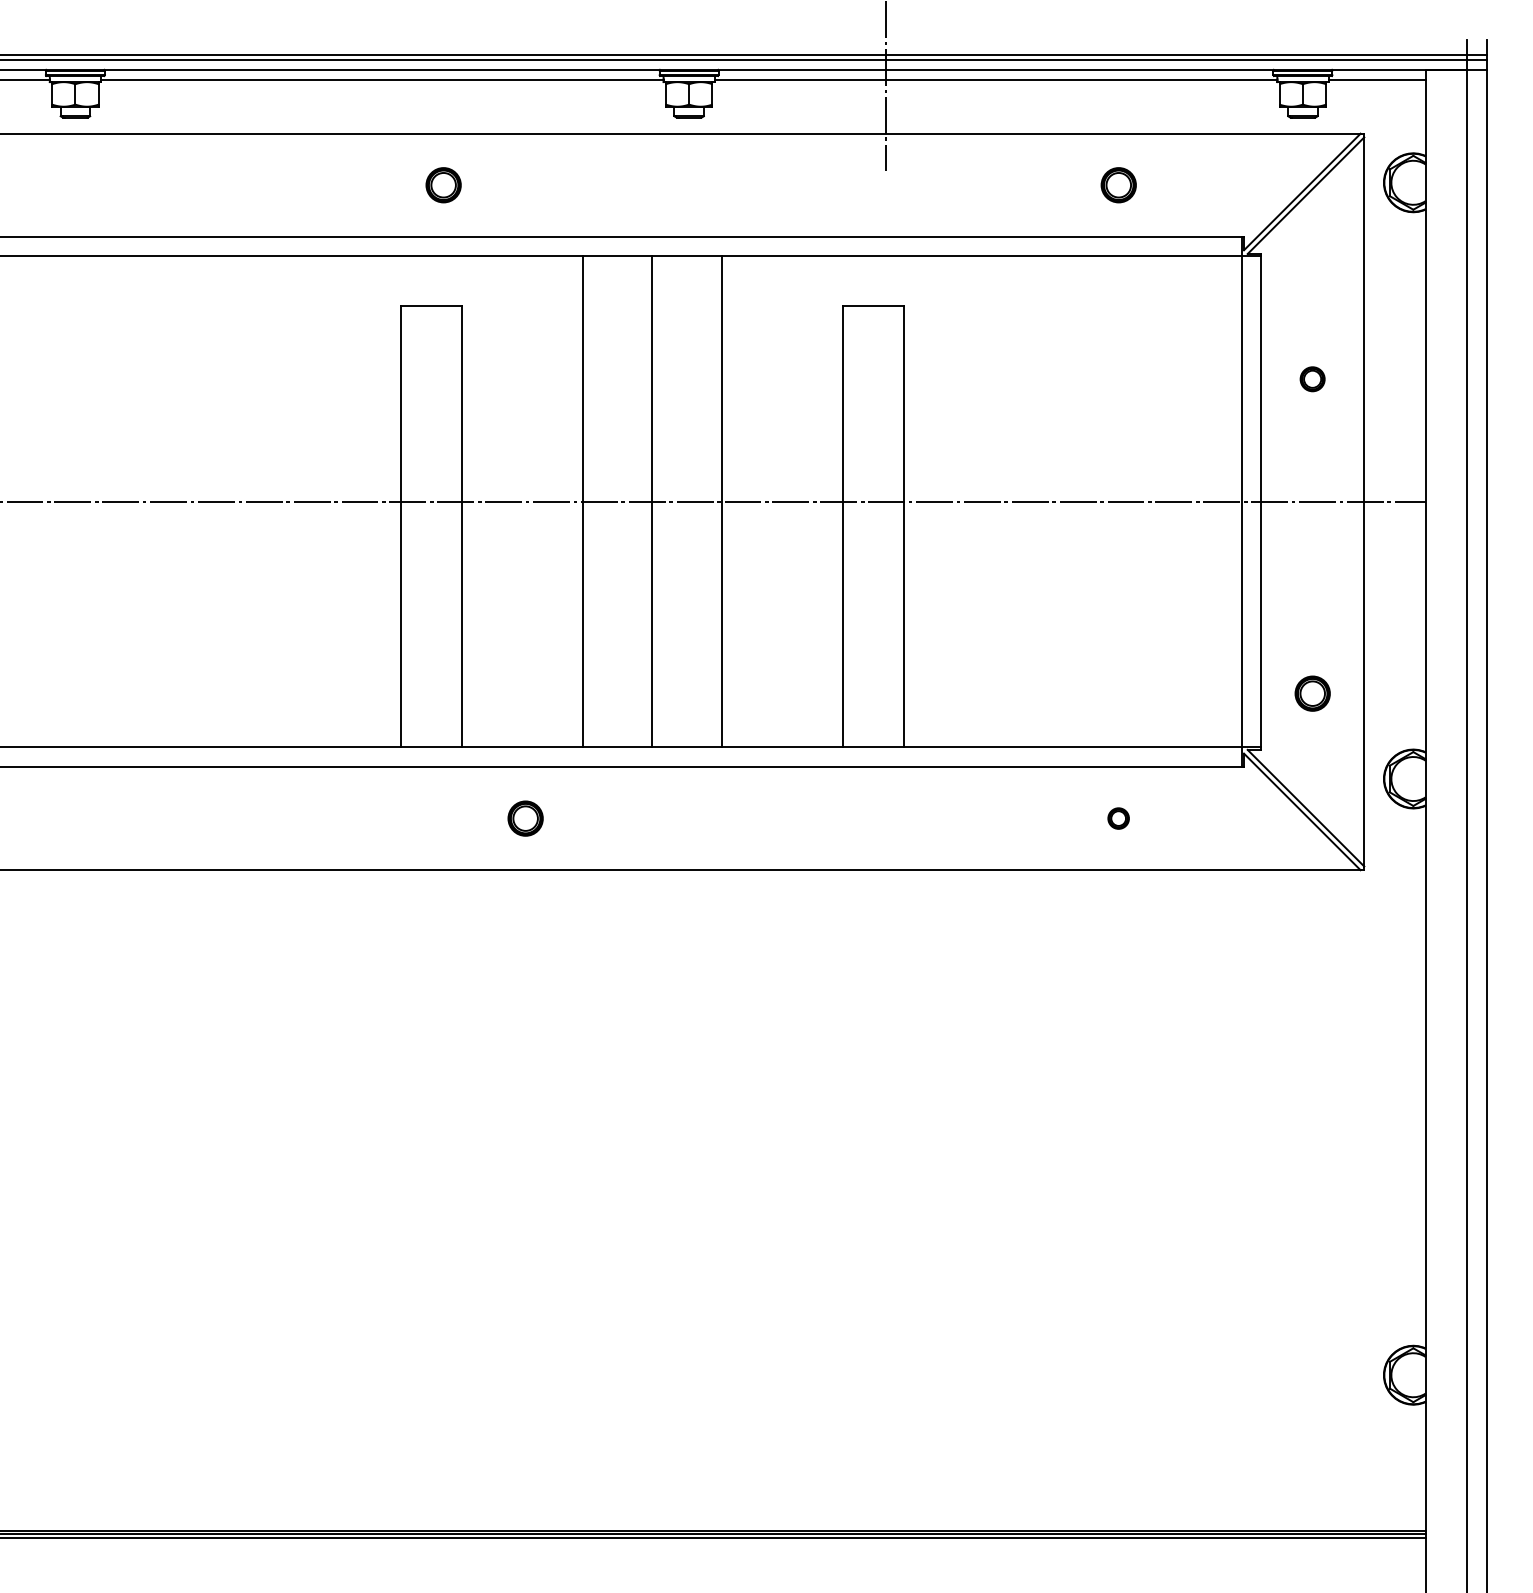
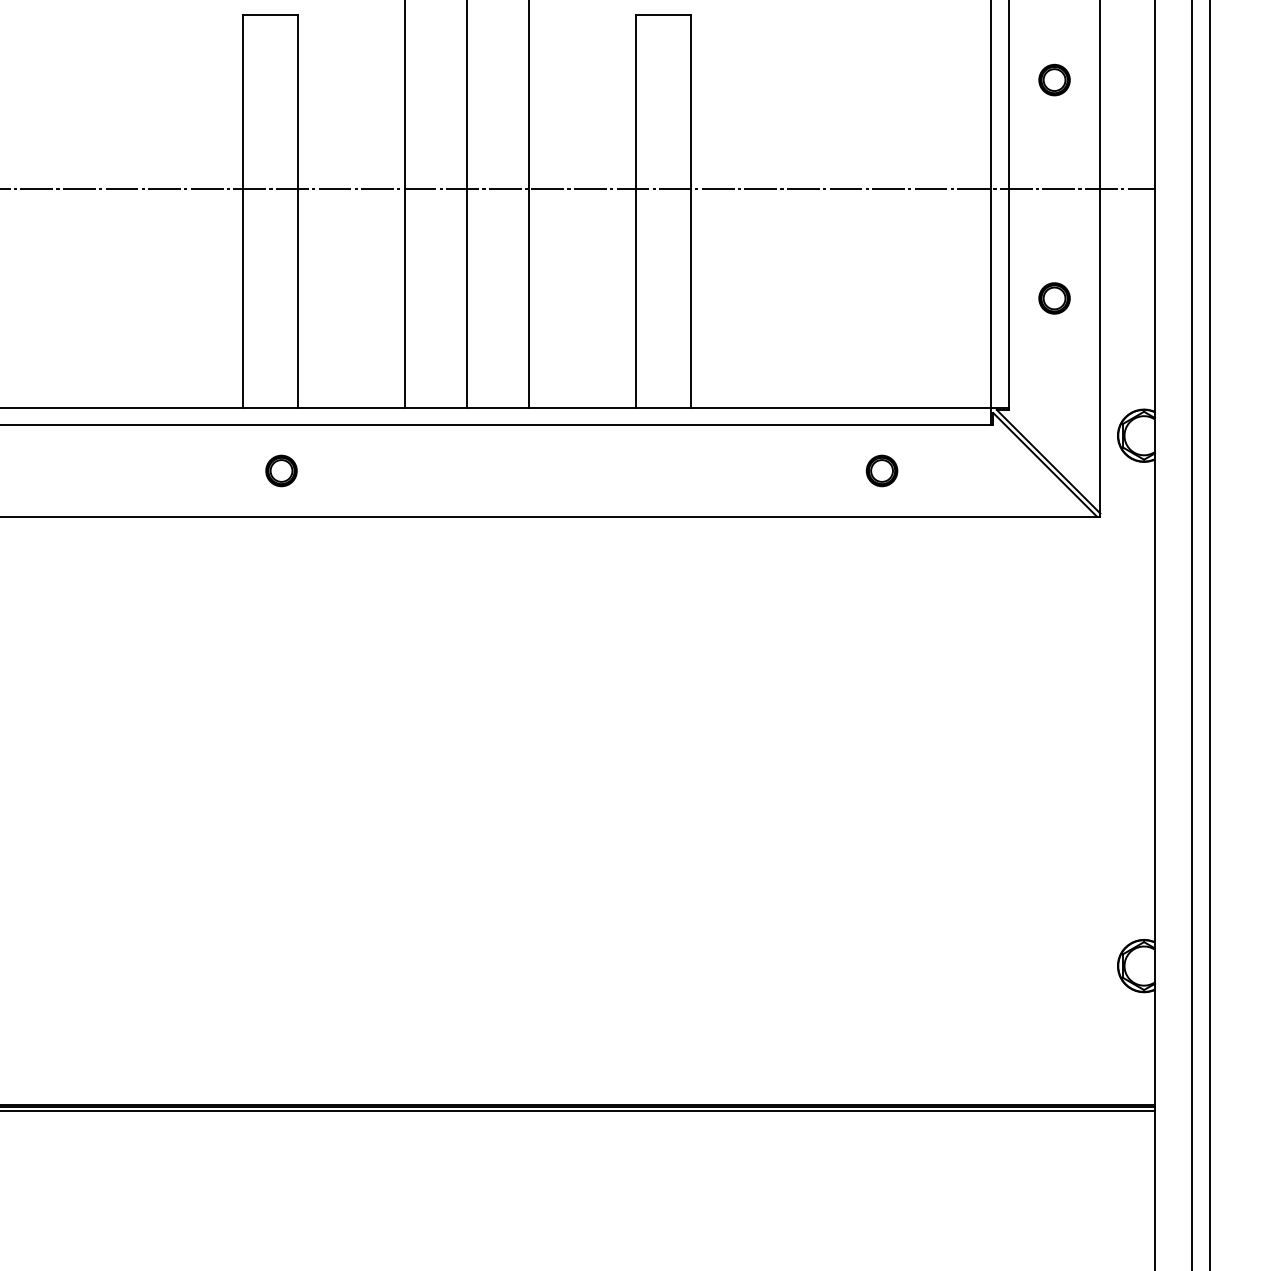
part: (1312, 379) -> (1054, 80), size x1.43
part: (1312, 693) -> (1054, 298), moved
part: (525, 818) -> (281, 470), moved
part: (1118, 818) -> (881, 470), size x1.67

